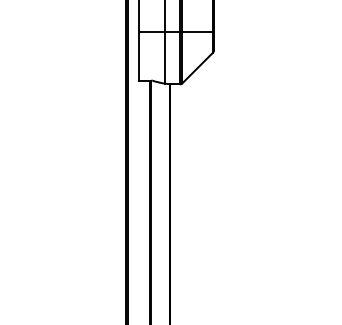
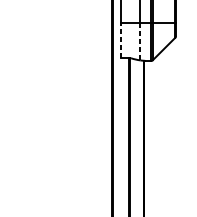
line: (139, 56) -> (121, 40), solid -> dashed
line: (165, 58) -> (140, 41), solid -> dashed

